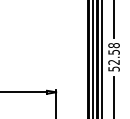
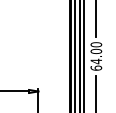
text: (113, 57) -> (95, 56), 52.58 -> 64.00

